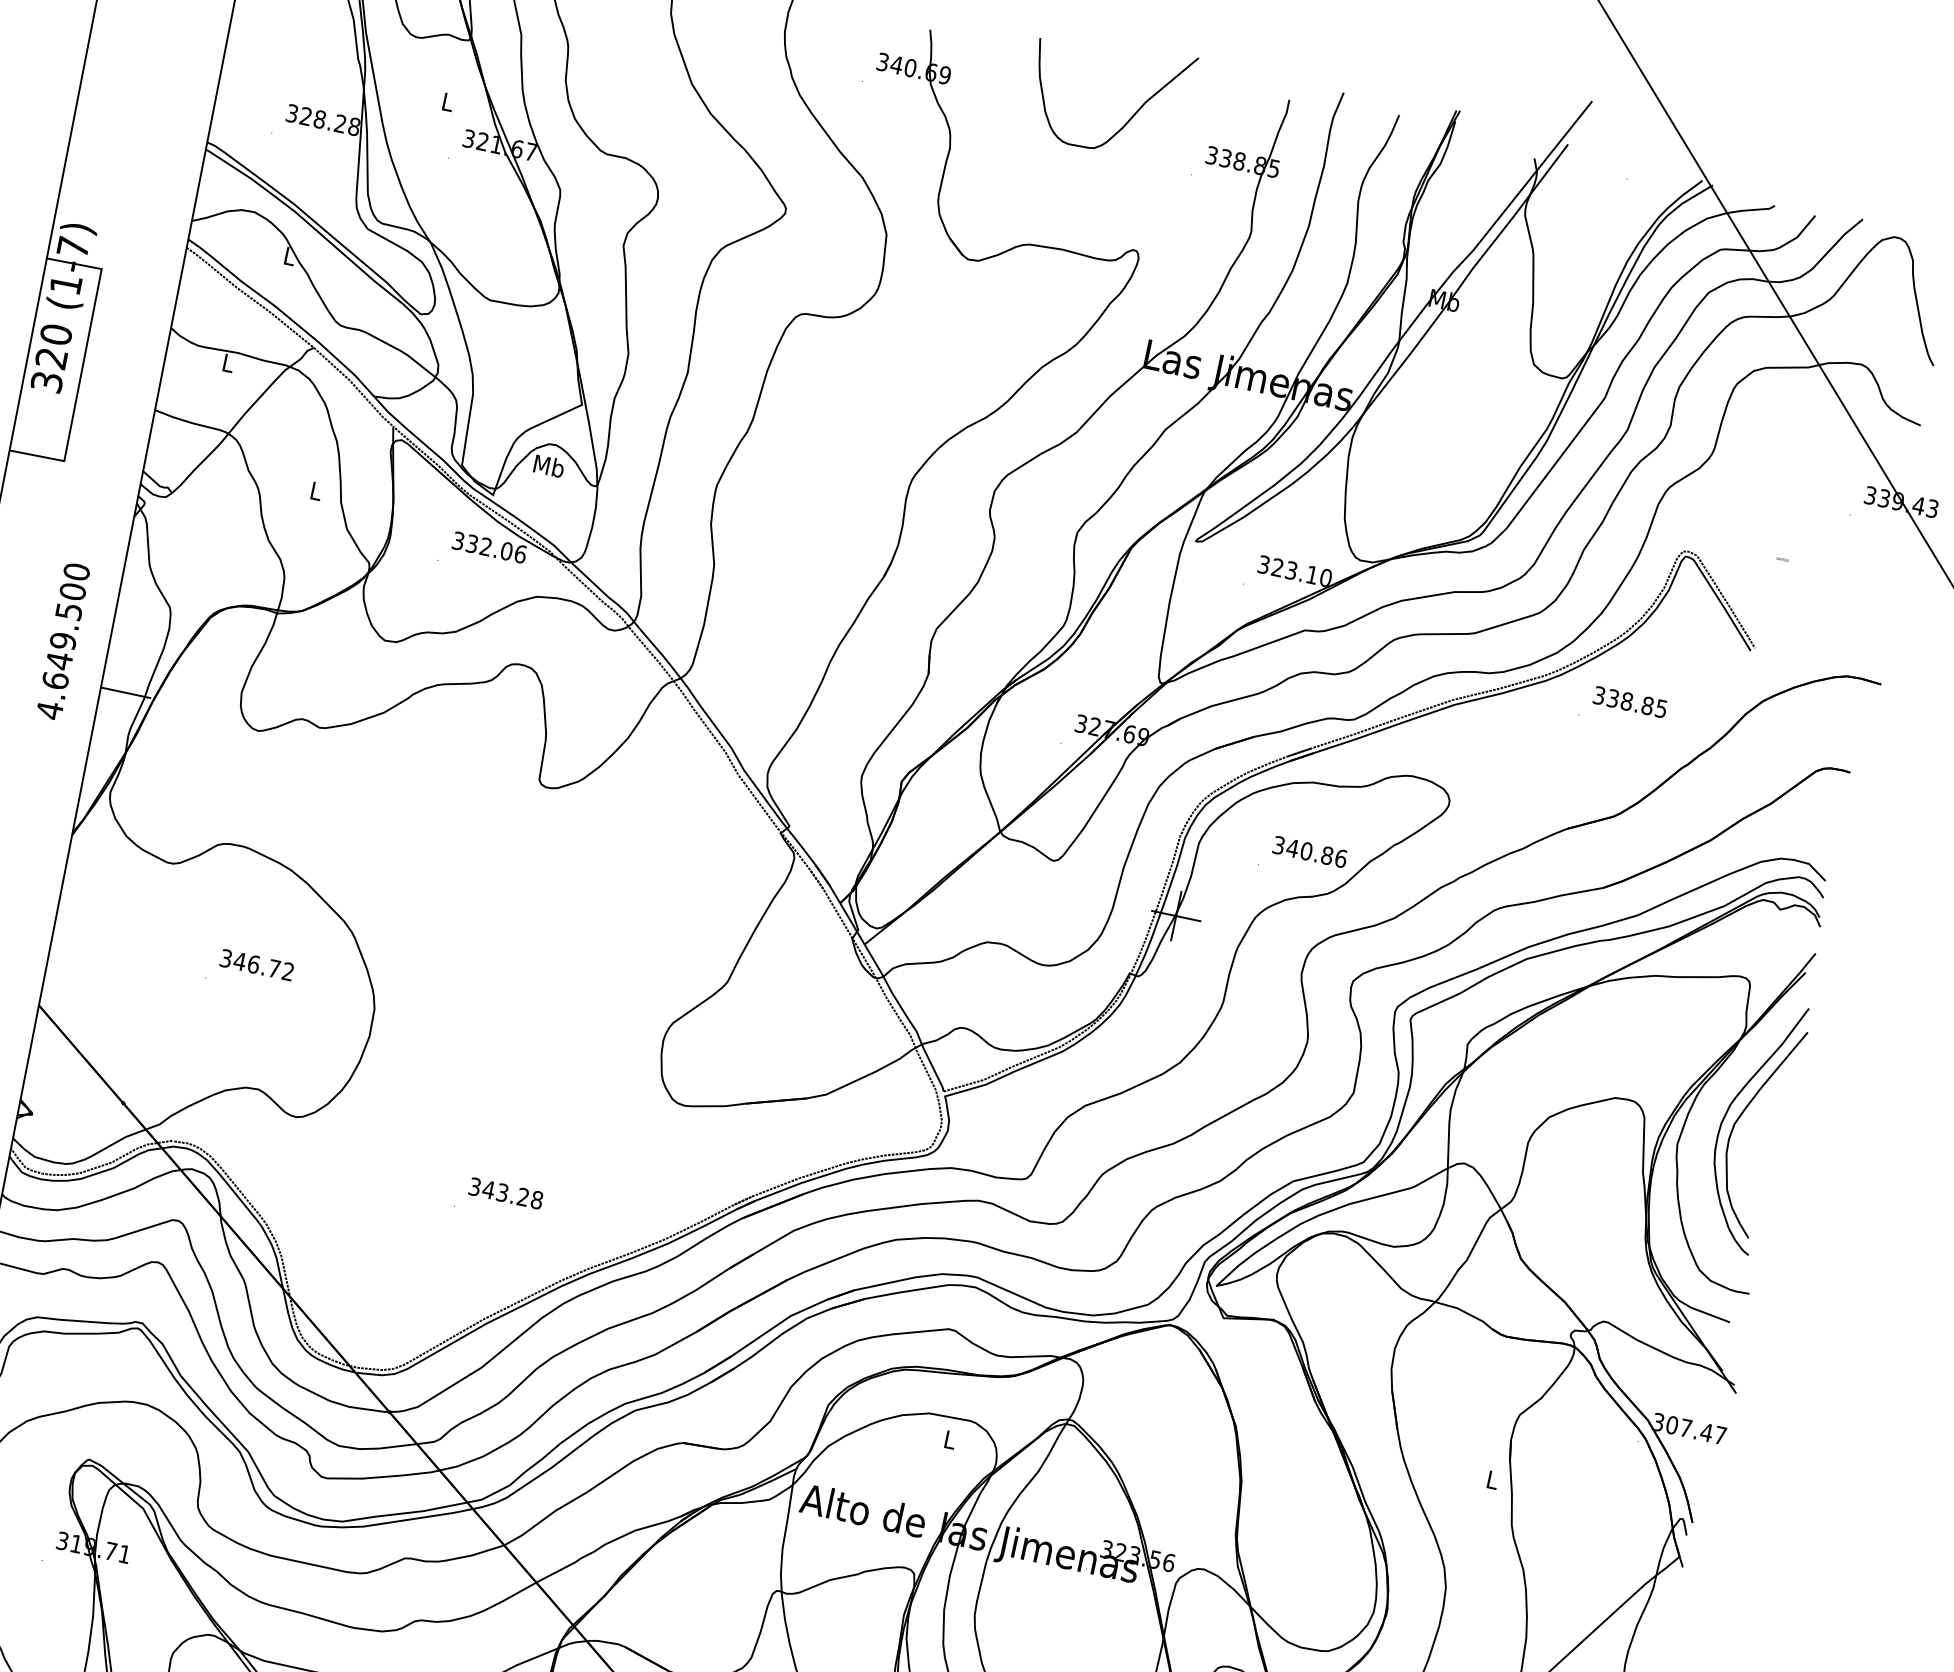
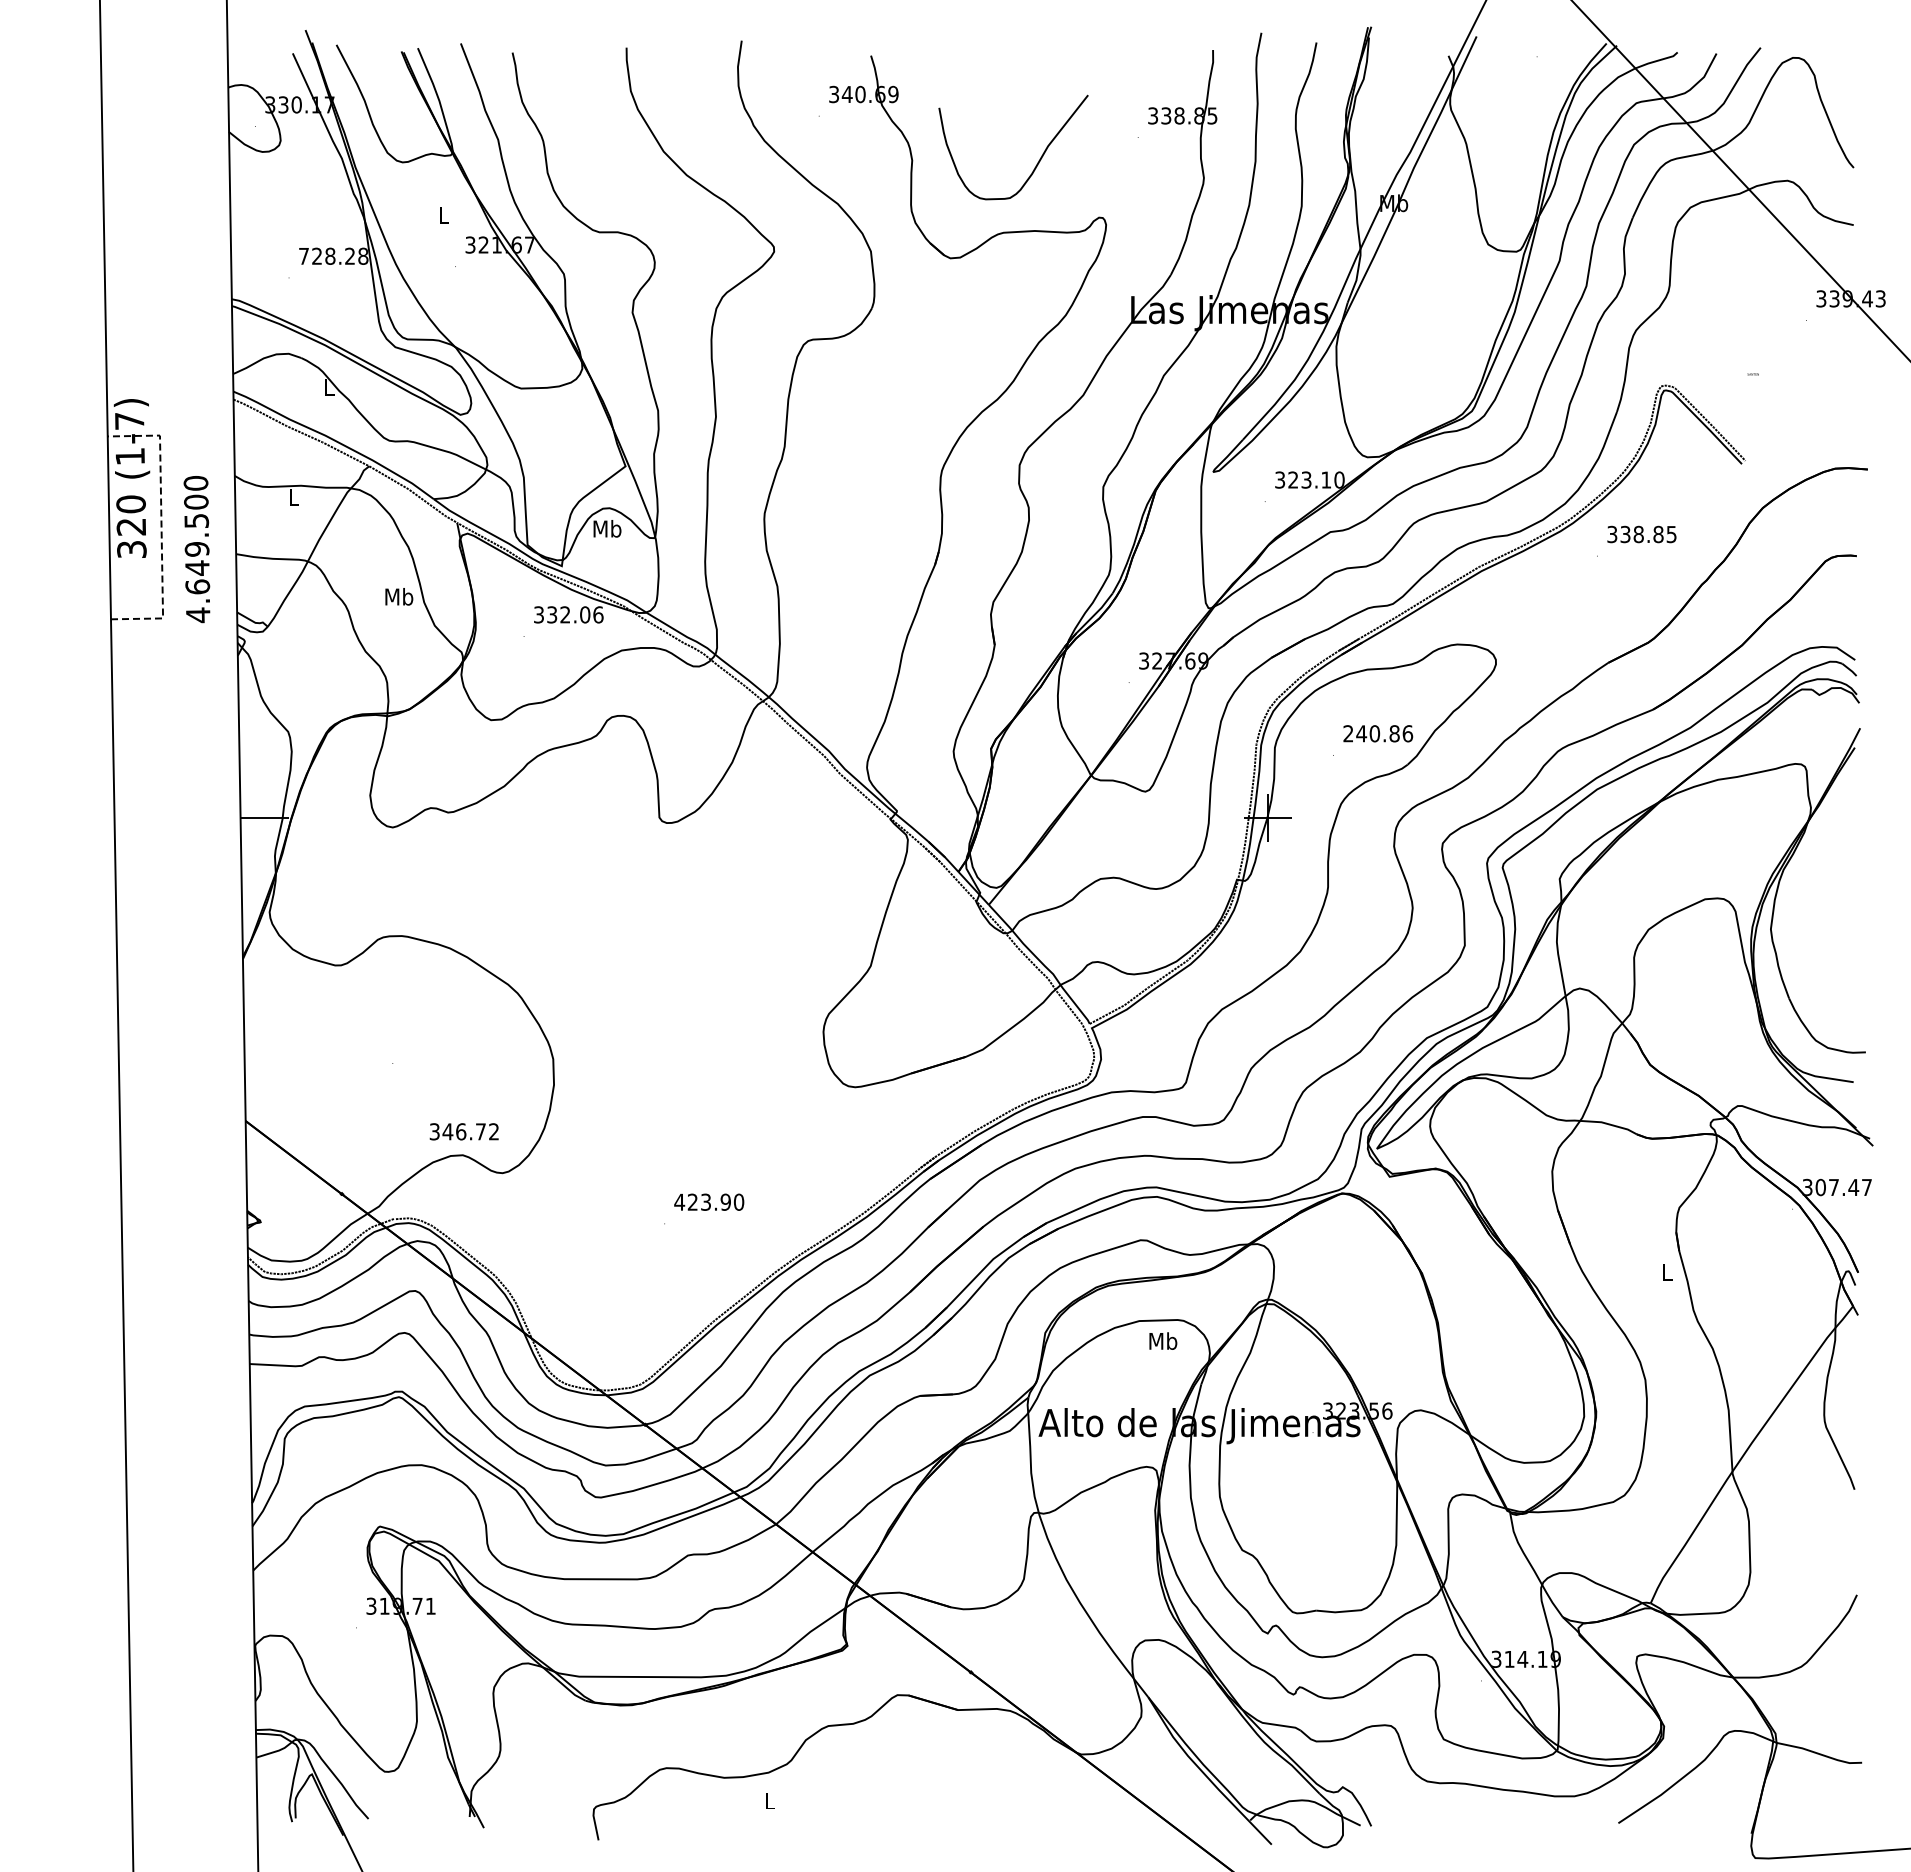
text: (291, 112) -> (303, 255), 328.28 -> 728.28
curve: (1132, 115) -> (1038, 160), moved
line: (83, 364) -> (161, 526), solid -> dashed
text: (316, 490) -> (399, 596), L -> Mb
text: (62, 641) -> (196, 549), moved
text: (1279, 845) -> (1348, 733), 340.86 -> 240.86
text: (256, 964) -> (463, 1131), moved
part: (1740, 1117) -> (1823, 892), removed
text: (506, 1192) -> (709, 1201), 343.28 -> 423.90
text: (950, 1439) -> (1163, 1340), L -> Mb

